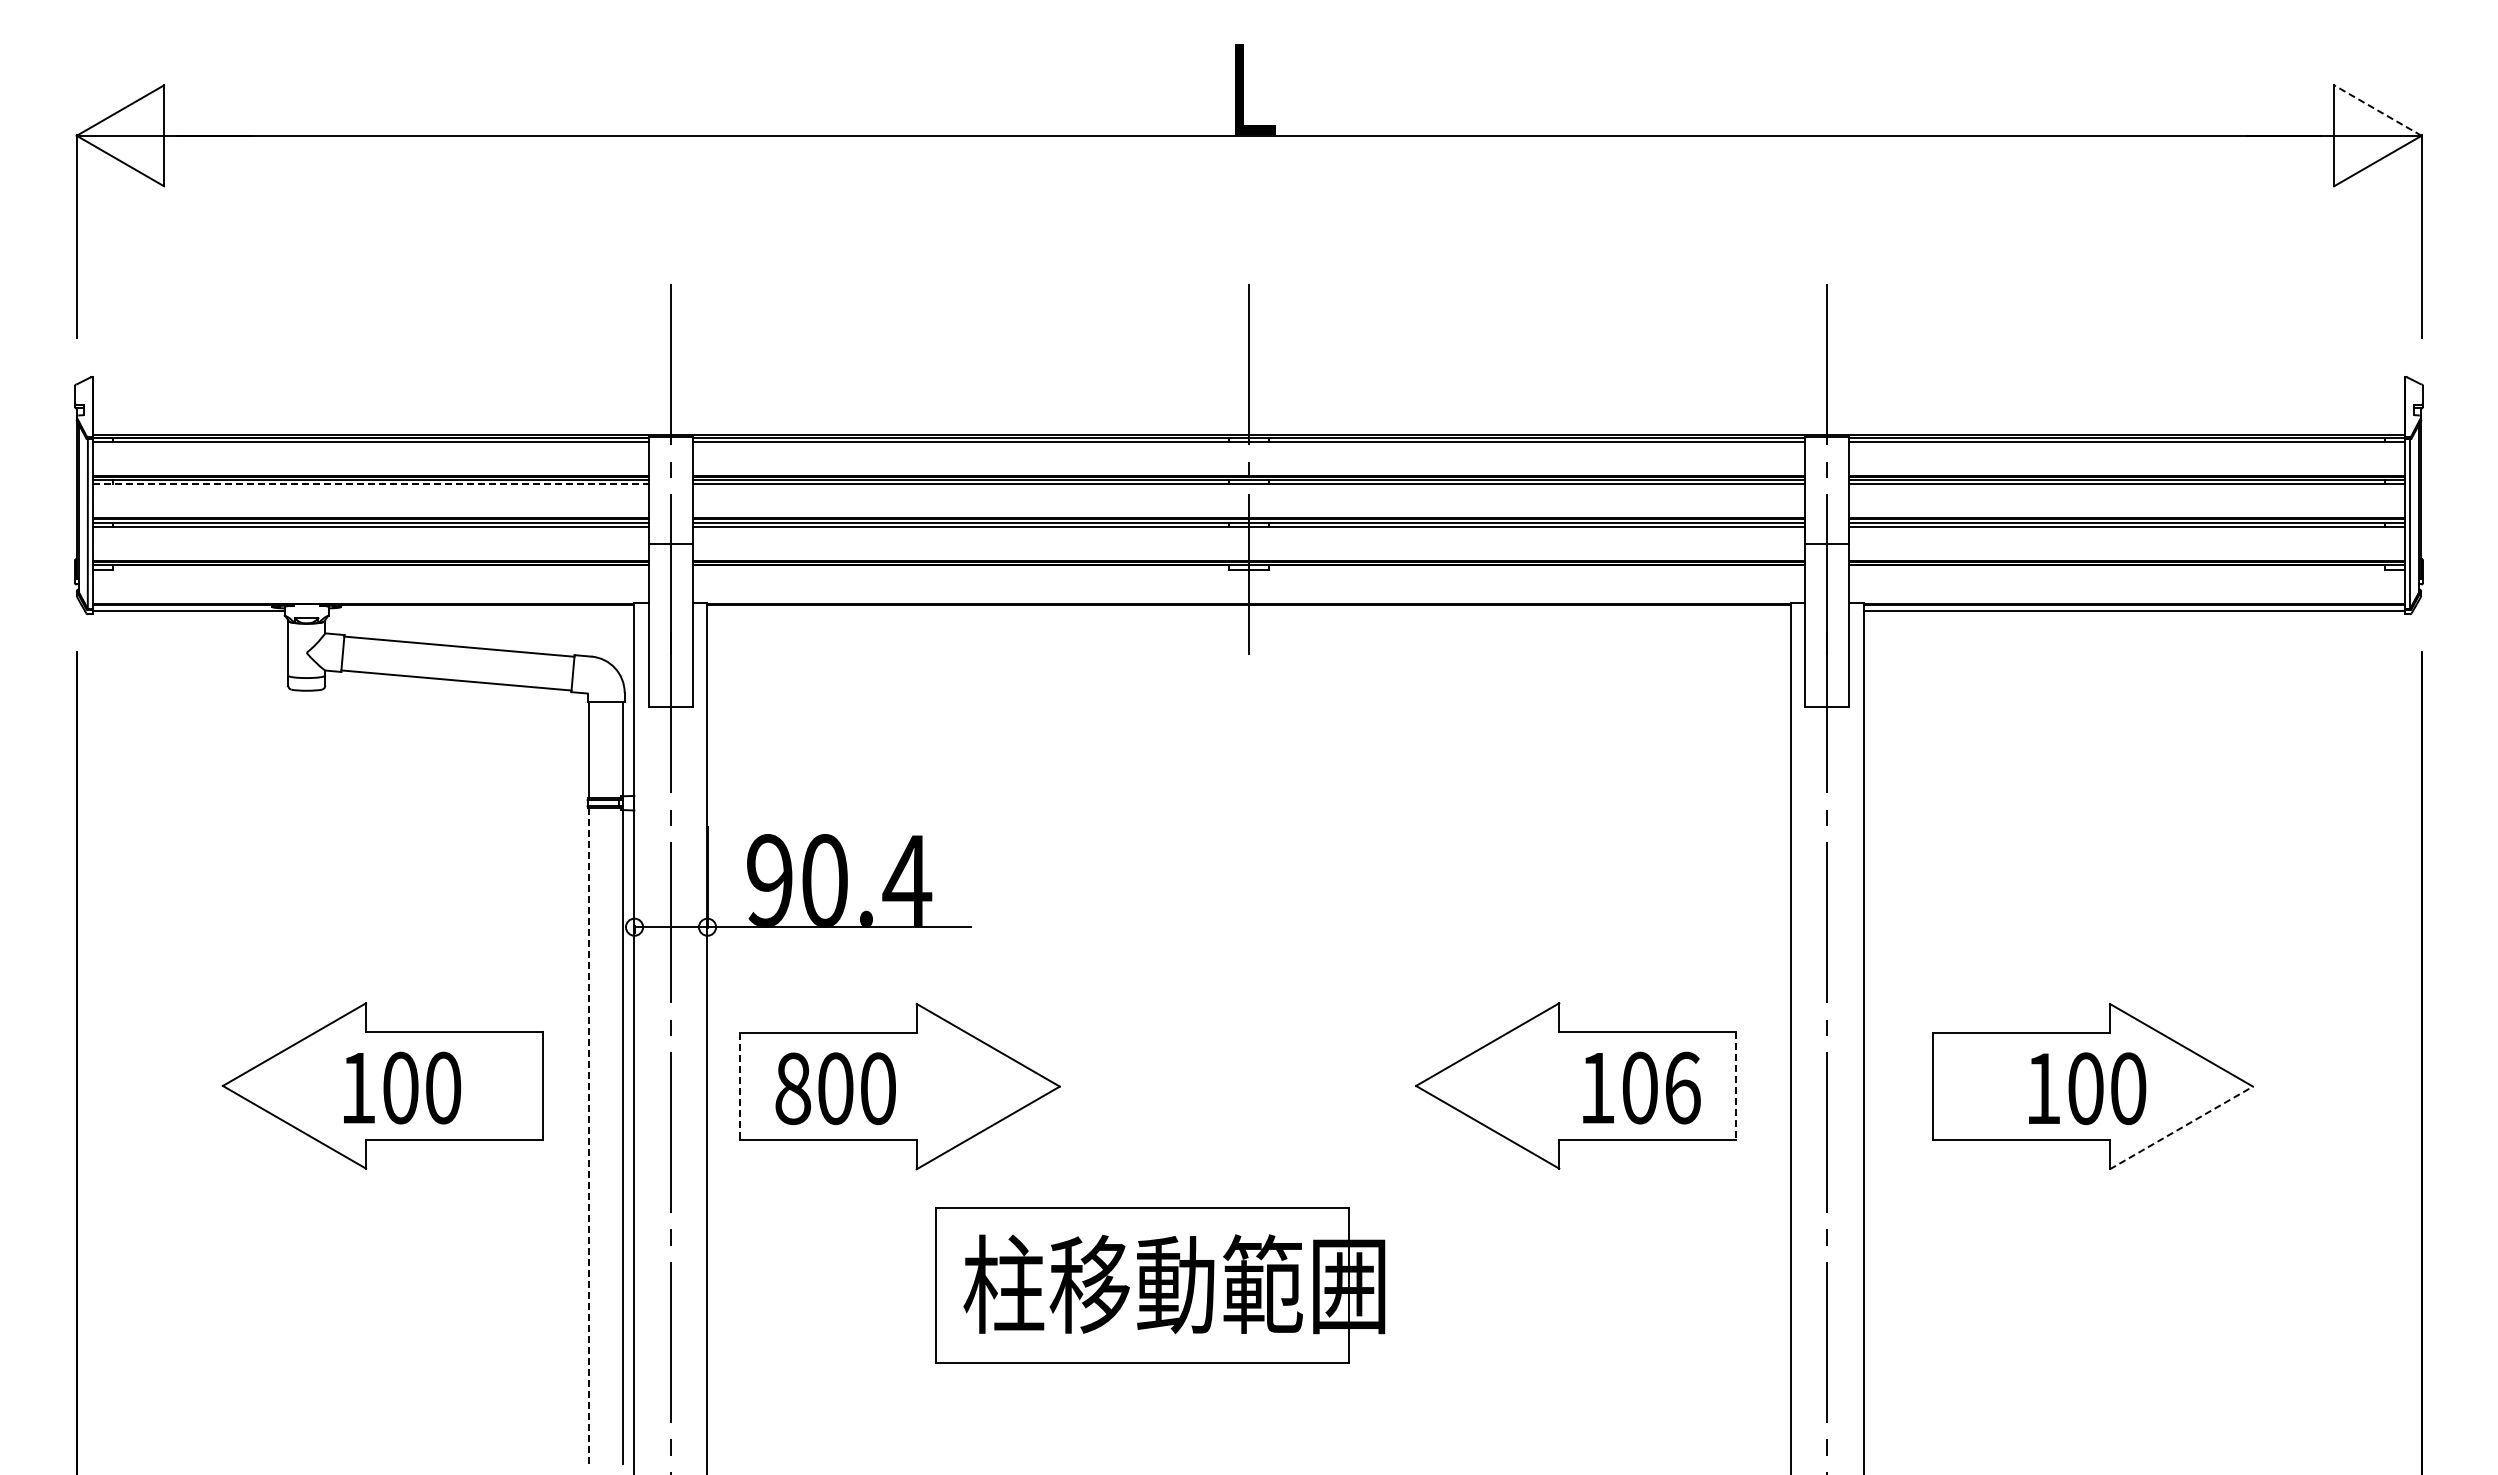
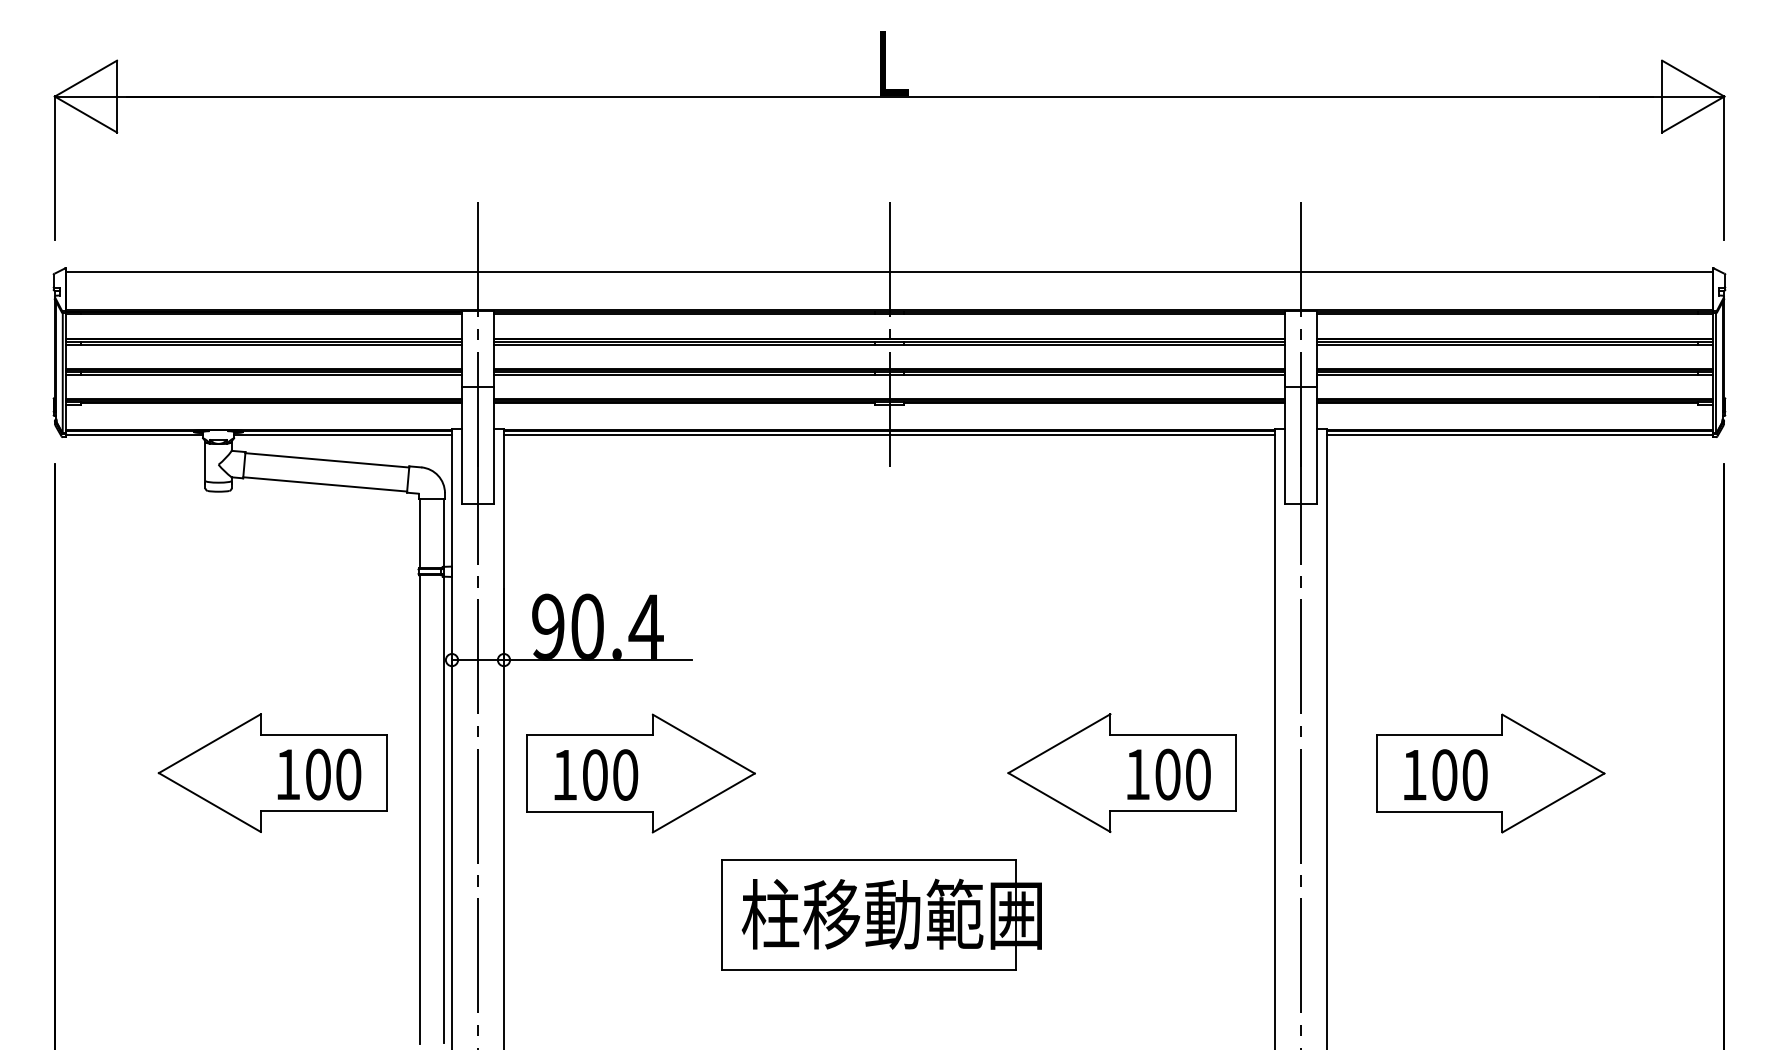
line: (2377, 110) -> (1692, 78), dashed -> solid
line: (1248, 381) -> (889, 271), added
line: (370, 484) -> (264, 344), dashed -> solid
line: (481, 611) -> (343, 435), added
line: (1248, 611) -> (889, 435), added
line: (739, 1086) -> (526, 773), dashed -> solid
line: (1736, 1086) -> (1236, 773), dashed -> solid
text: (402, 1087) -> (319, 774), moved
text: (1682, 1087) -> (1198, 774), 106 -> 100
text: (792, 1088) -> (564, 774), 800 -> 100
text: (2087, 1088) -> (1445, 774), moved
line: (2181, 1127) -> (1553, 802), dashed -> solid
line: (589, 1137) -> (419, 809), dashed -> solid
part: (1160, 1285) -> (882, 915), moved

